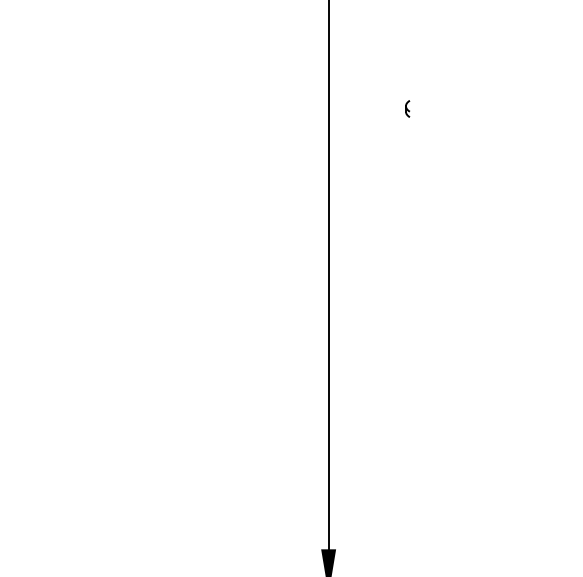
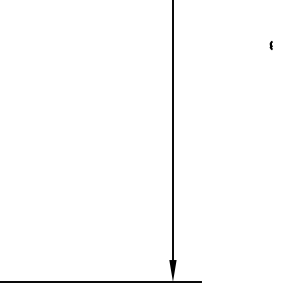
part: (405, 108) -> (270, 45), moved

